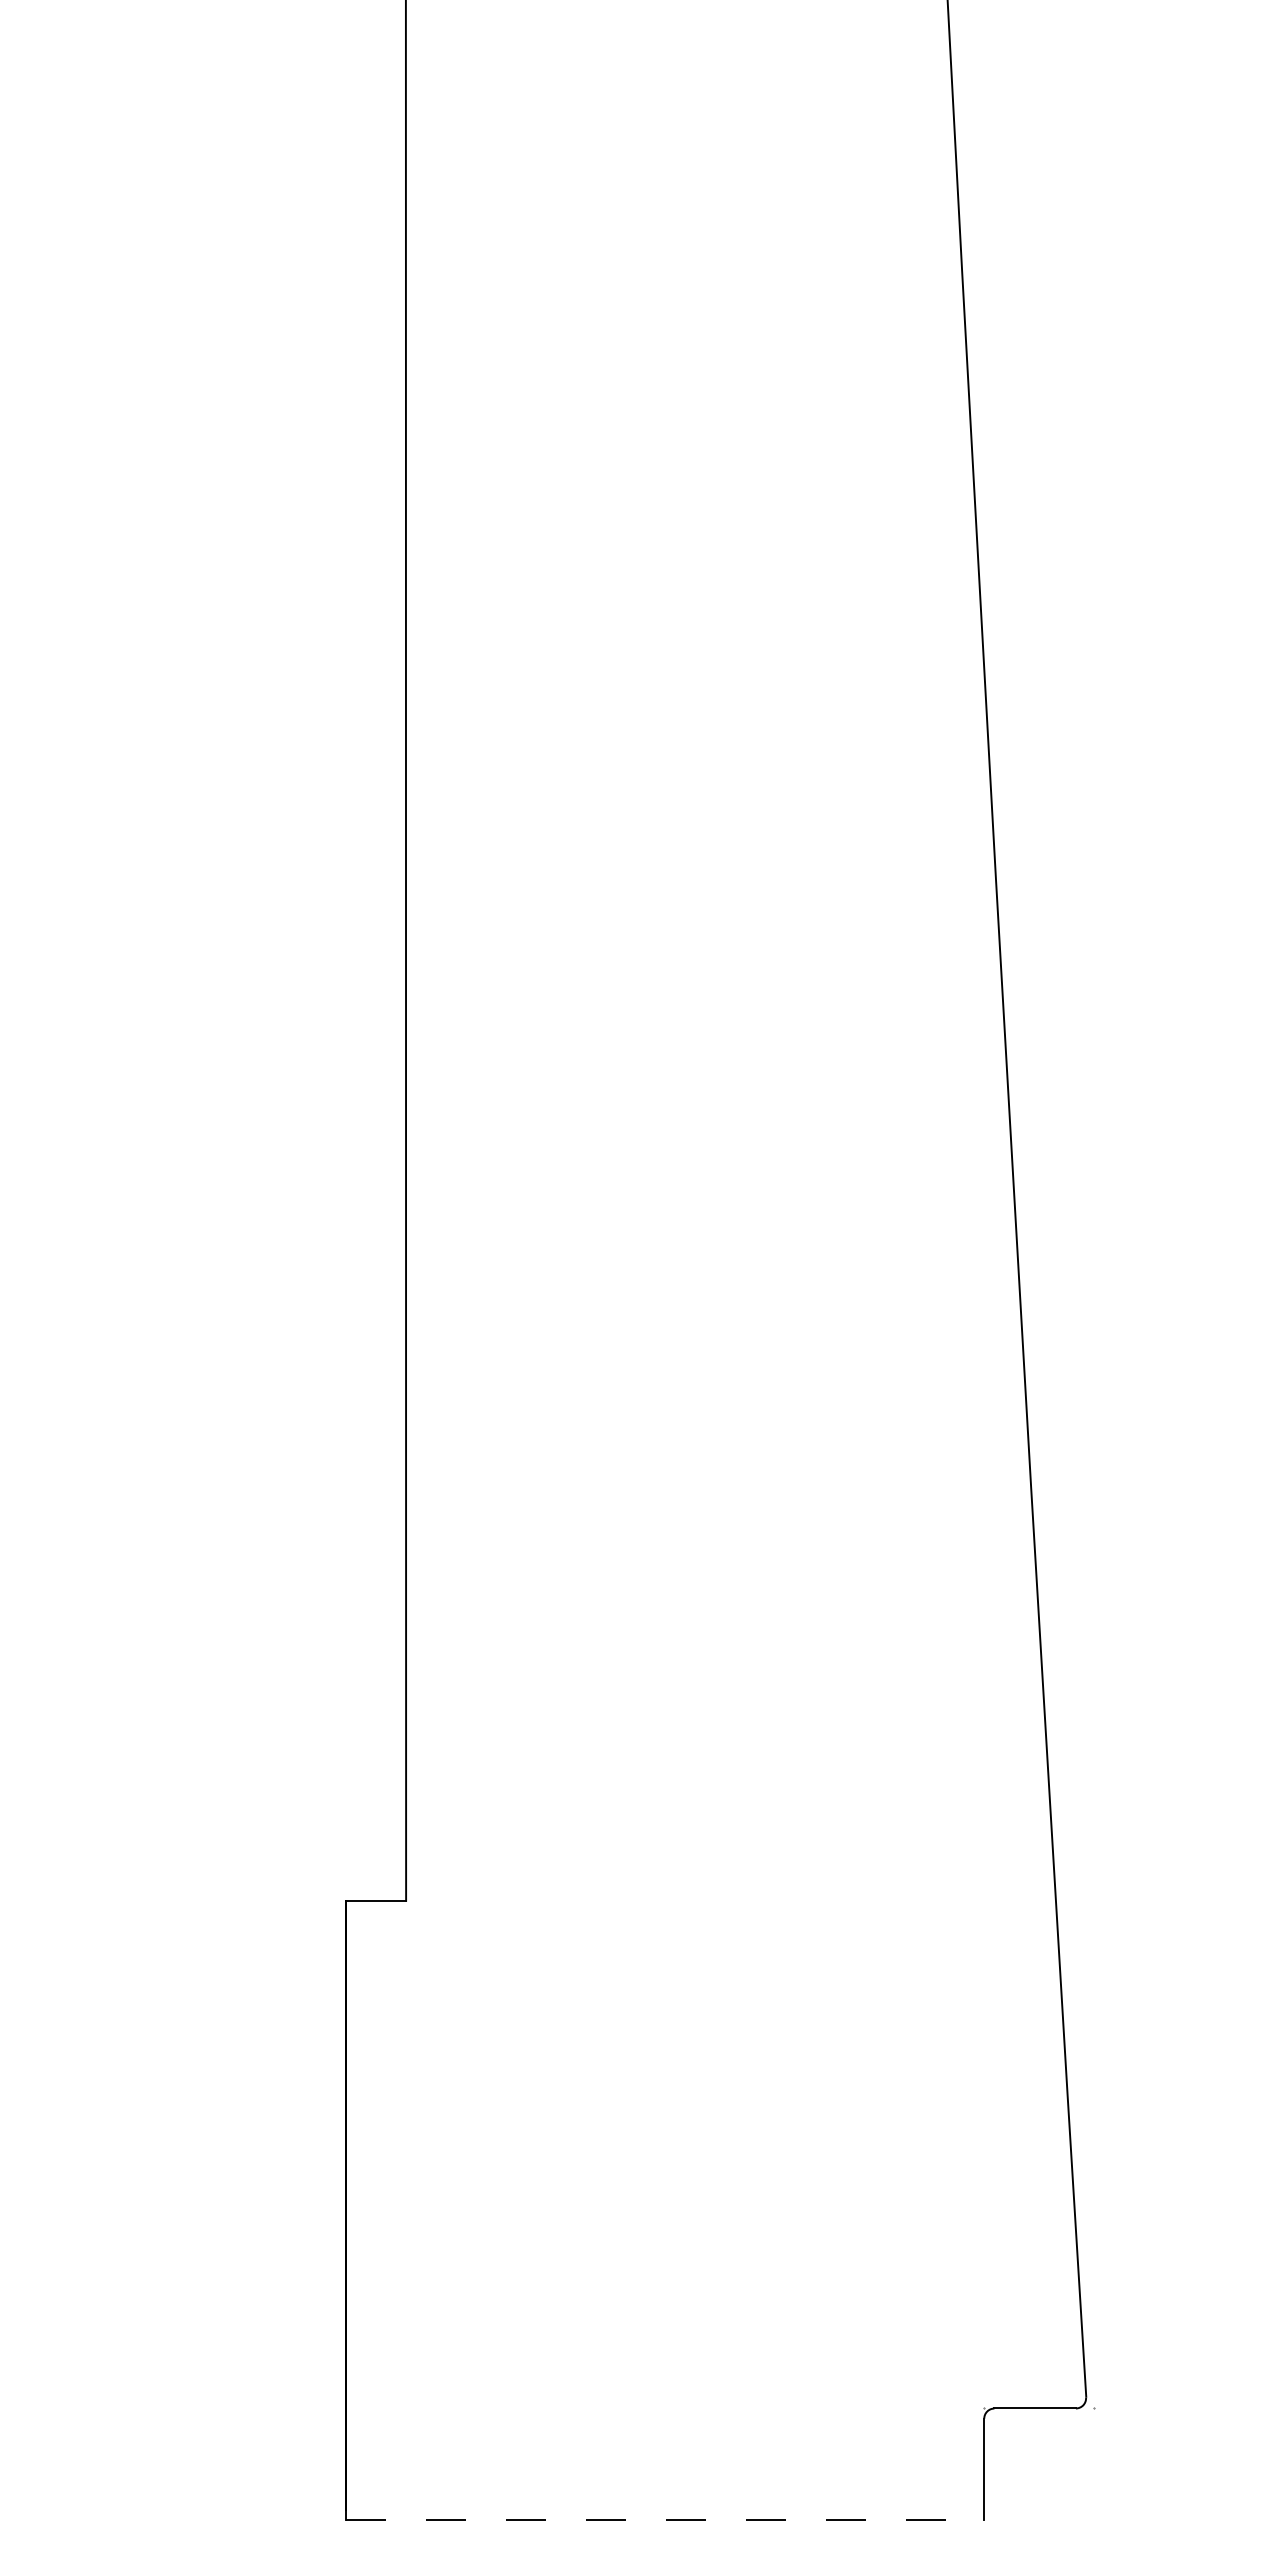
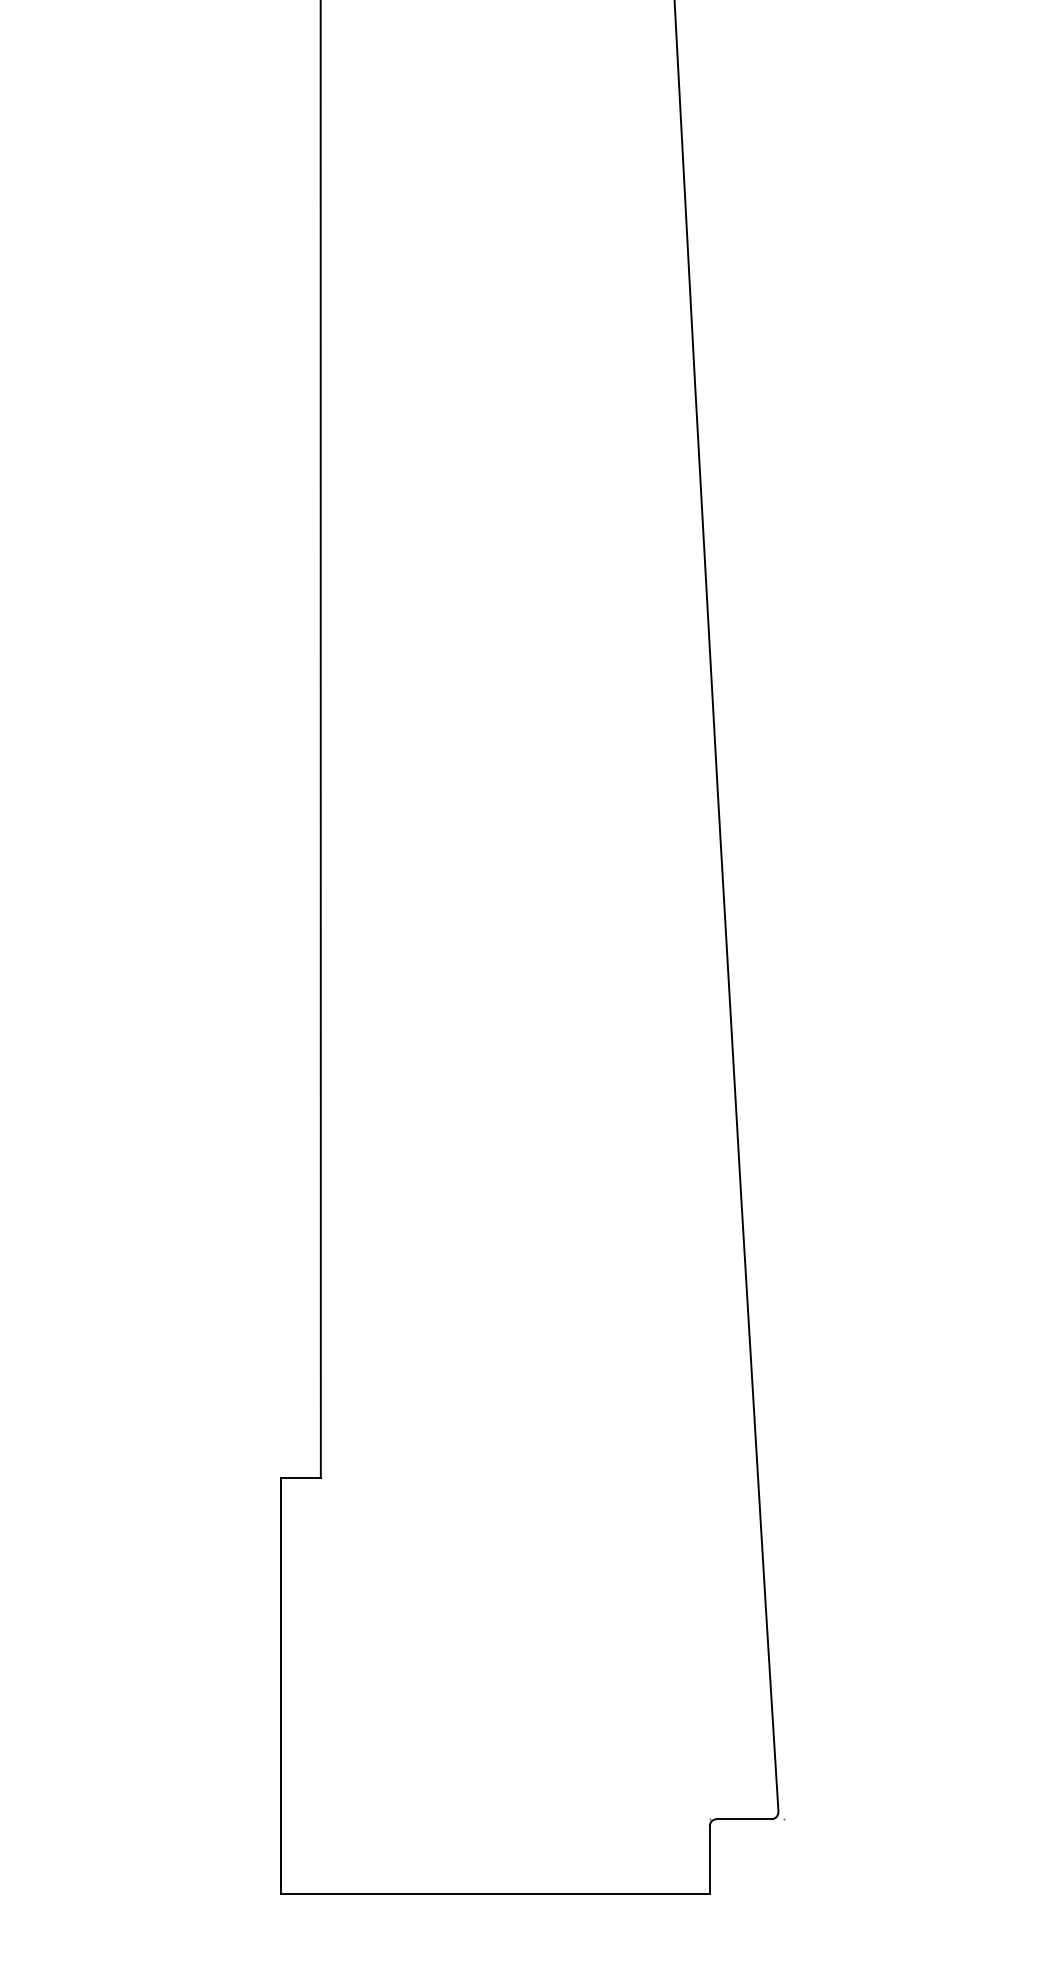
line: (665, 2520) -> (495, 1894), dashed -> solid

